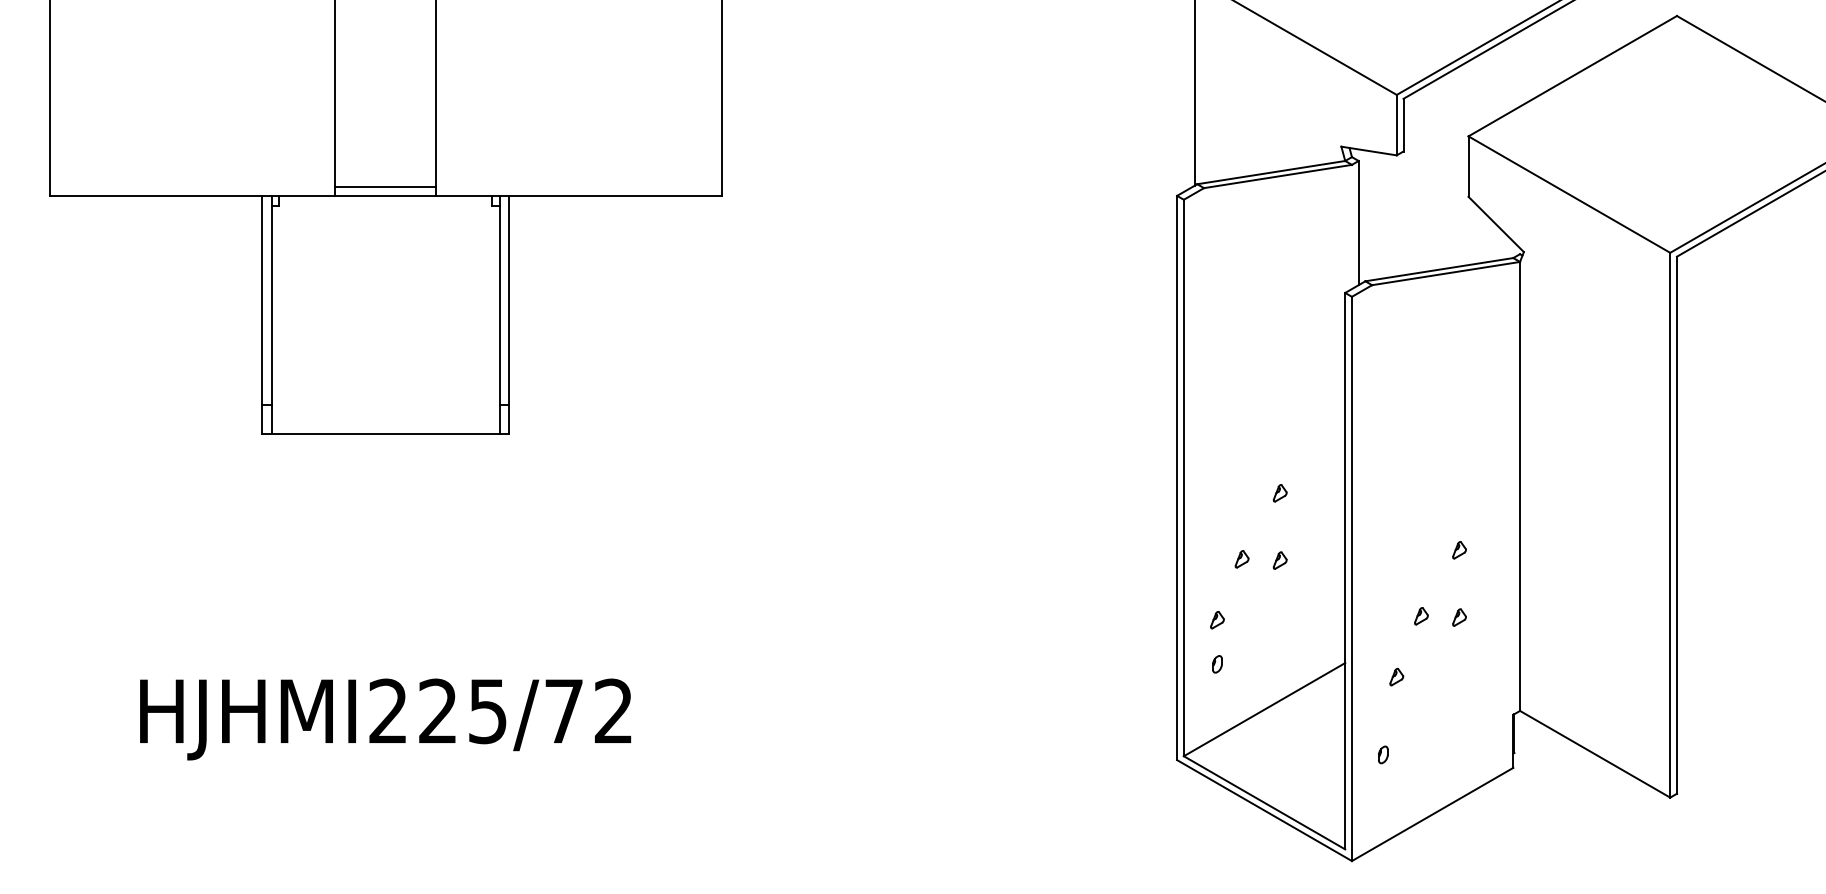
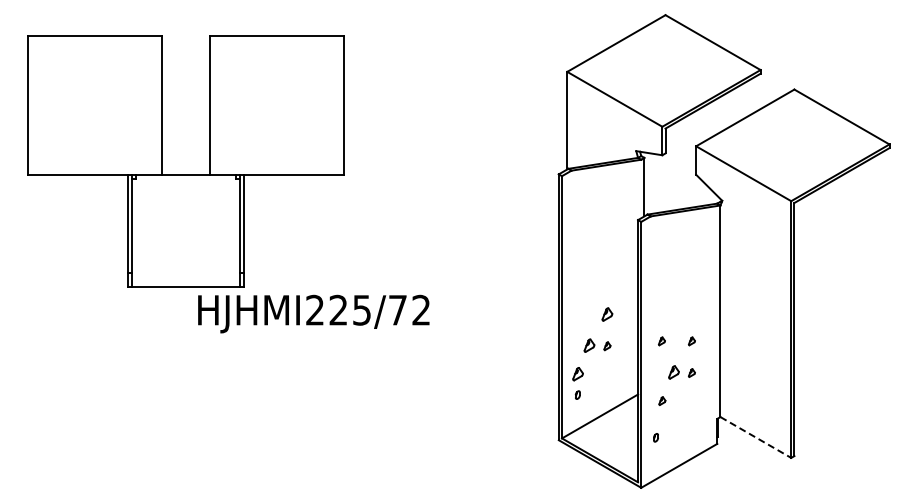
line: (384, 187) -> (185, 170), removed
part: (1280, 493) -> (607, 314), size x1.6
part: (1394, 550) -> (661, 341), added
part: (1242, 559) -> (589, 345), size x1.6
part: (1420, 616) -> (673, 372), size x1.6
part: (1216, 620) -> (577, 374), size x1.6
text: (384, 718) -> (313, 313), moved
line: (1594, 754) -> (755, 437), solid -> dashed

